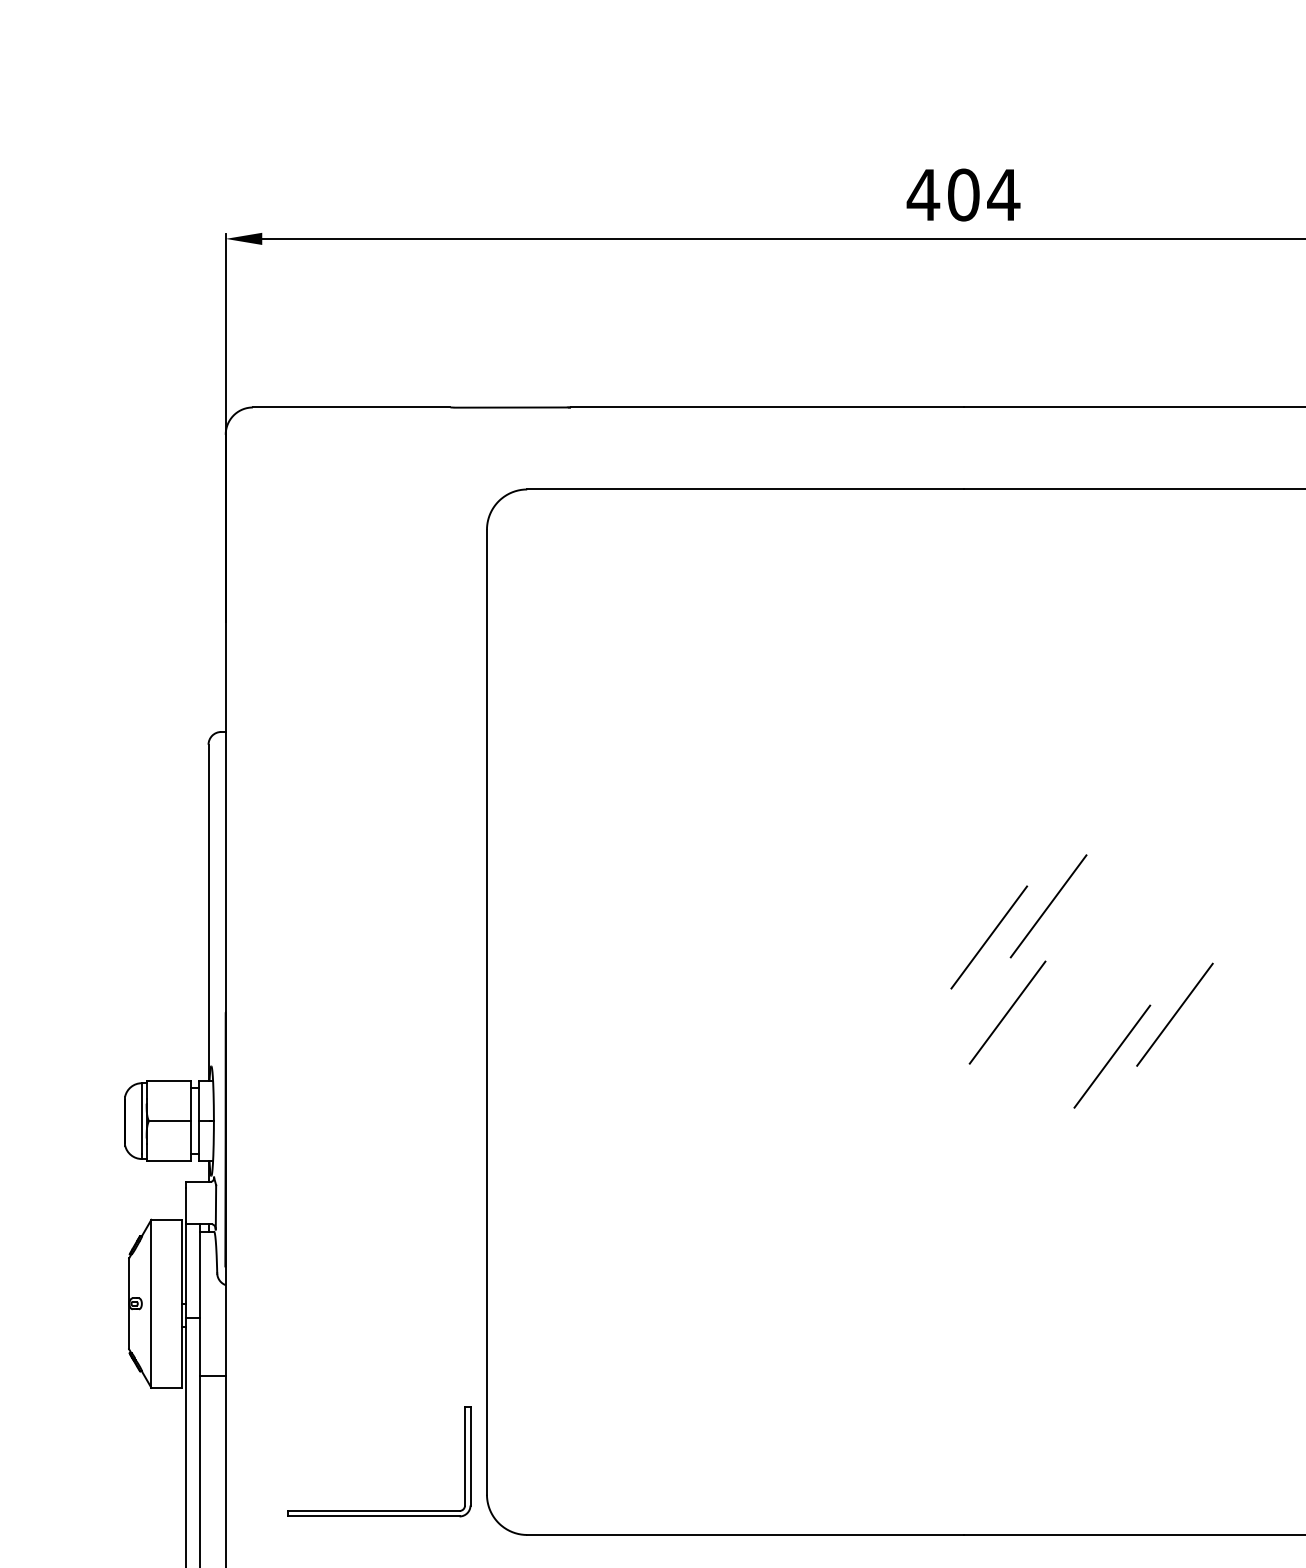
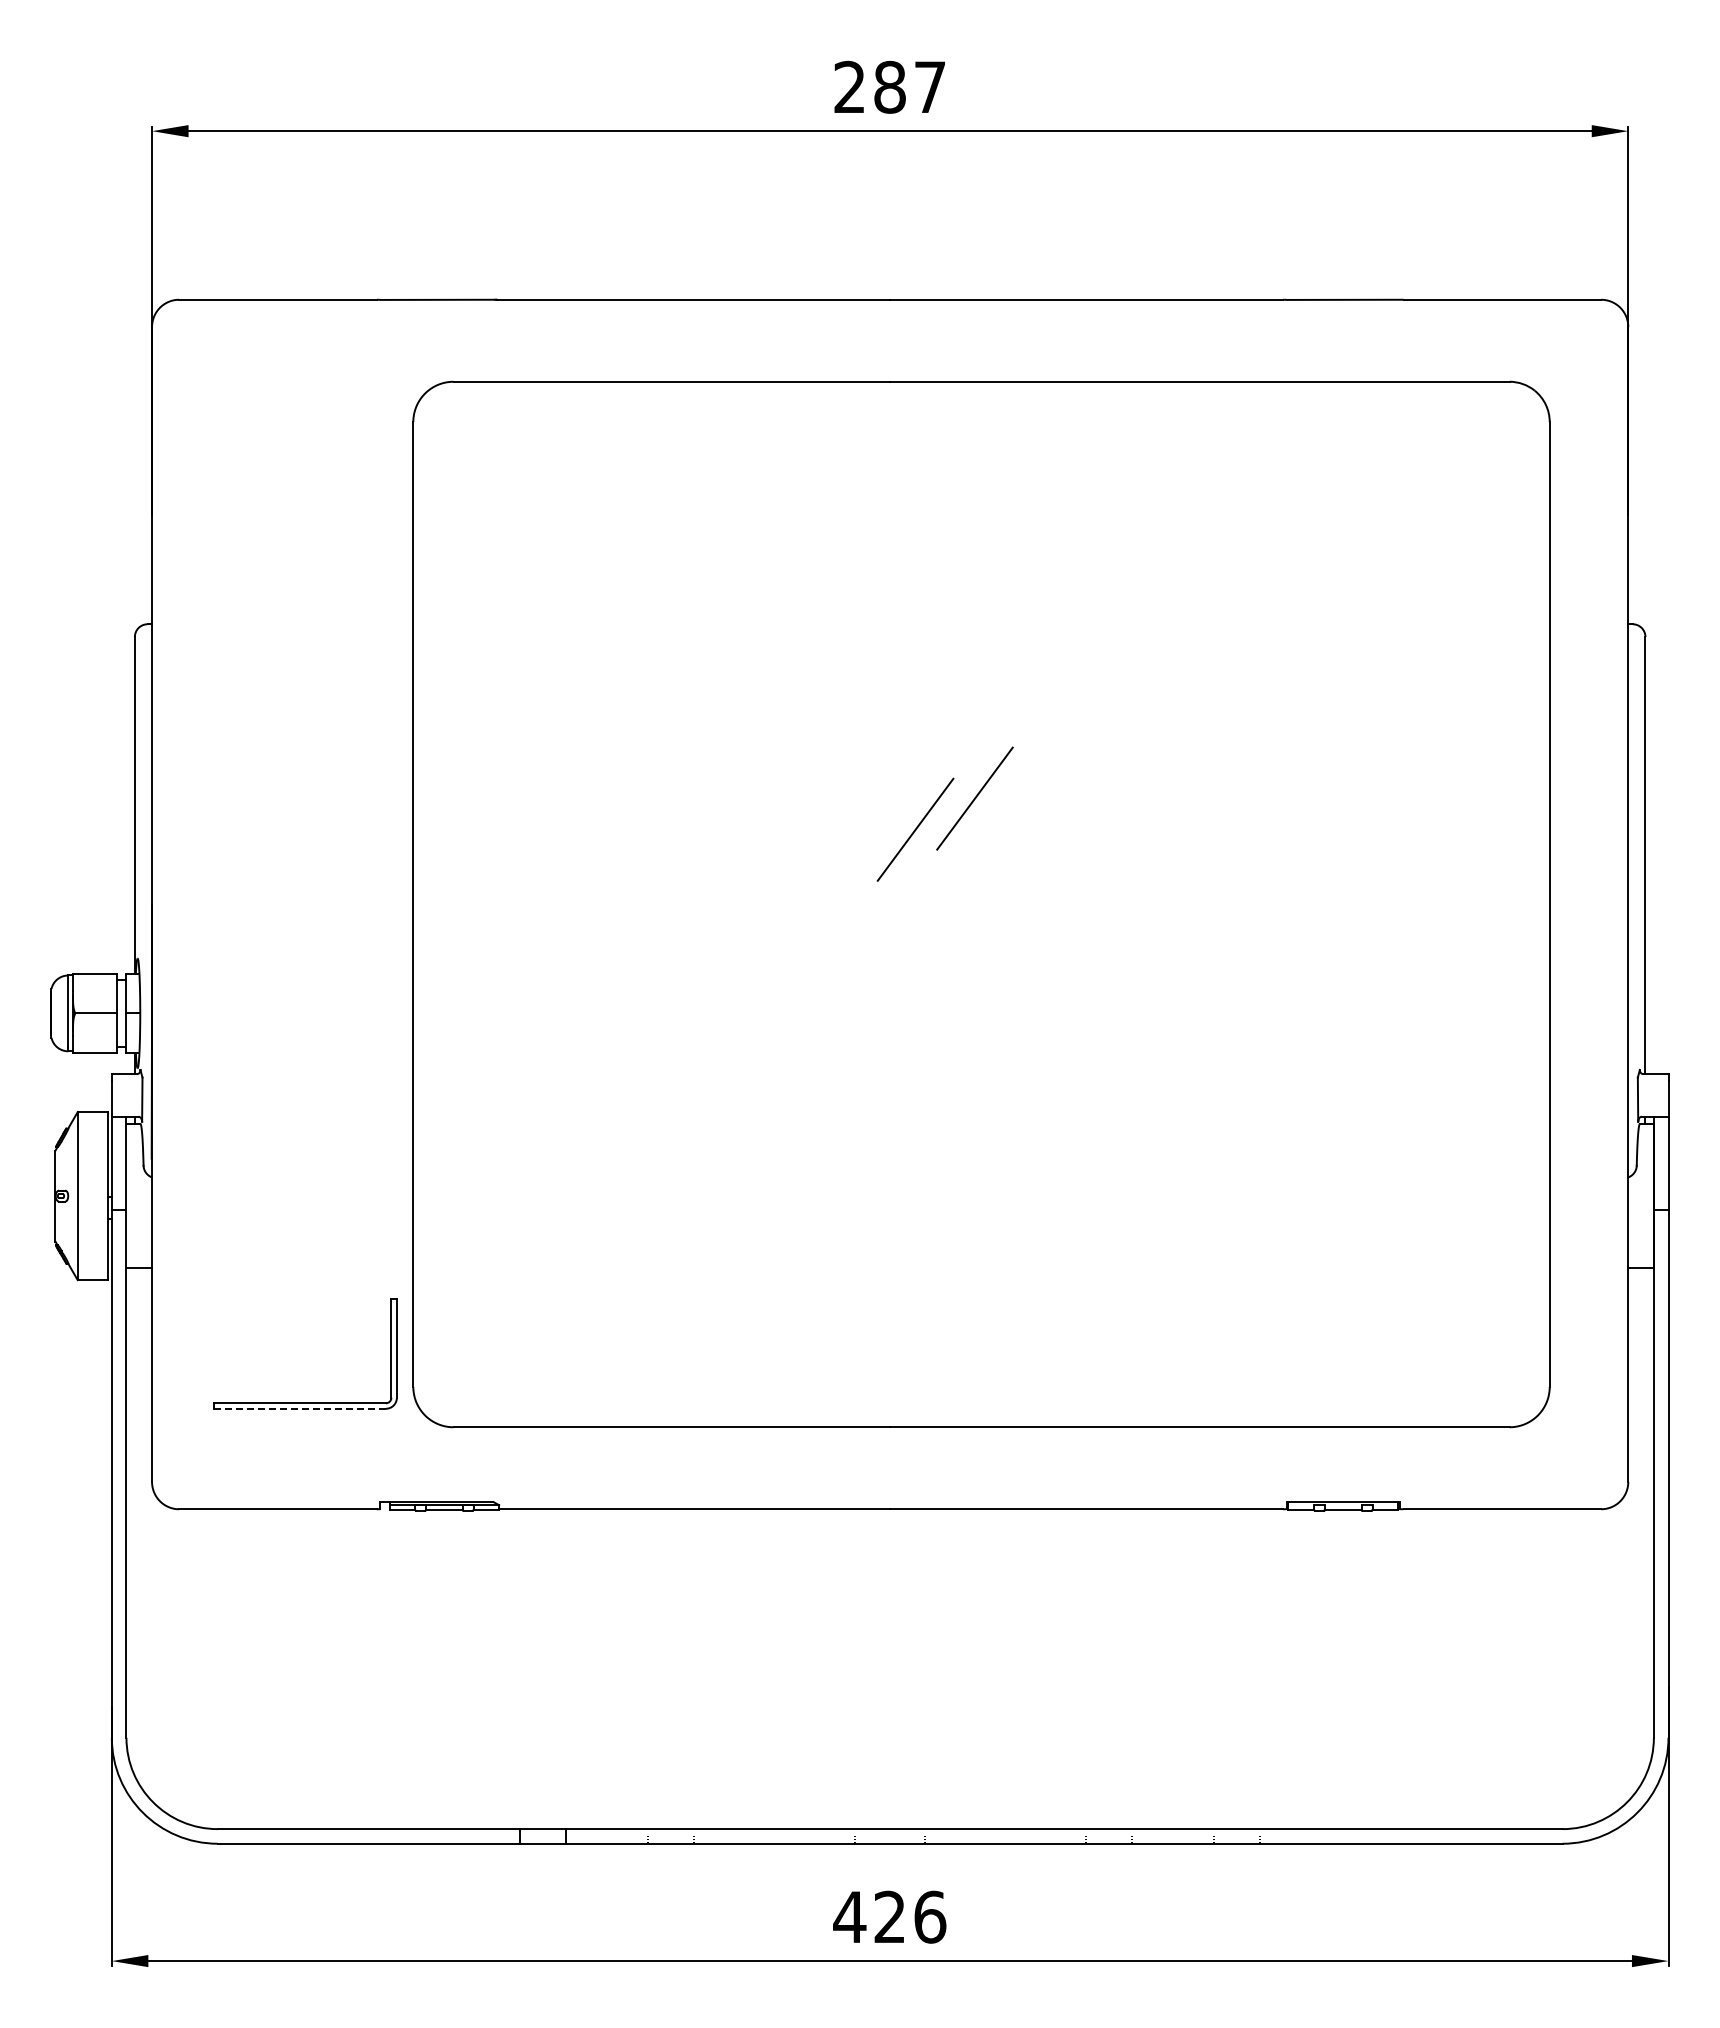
text: (963, 194) -> (889, 86), 404 -> 287
line: (1007, 1012) -> (933, 904), removed
line: (1175, 1015) -> (1101, 907), removed
line: (1112, 1056) -> (1038, 948), removed
line: (374, 1516) -> (300, 1408), solid -> dashed

